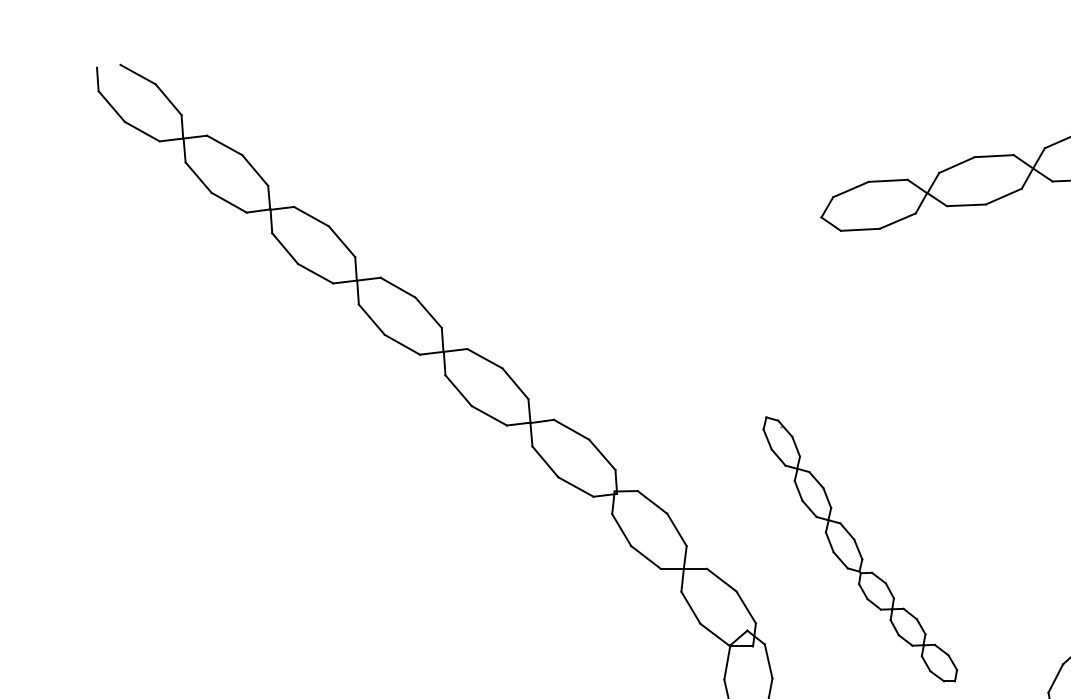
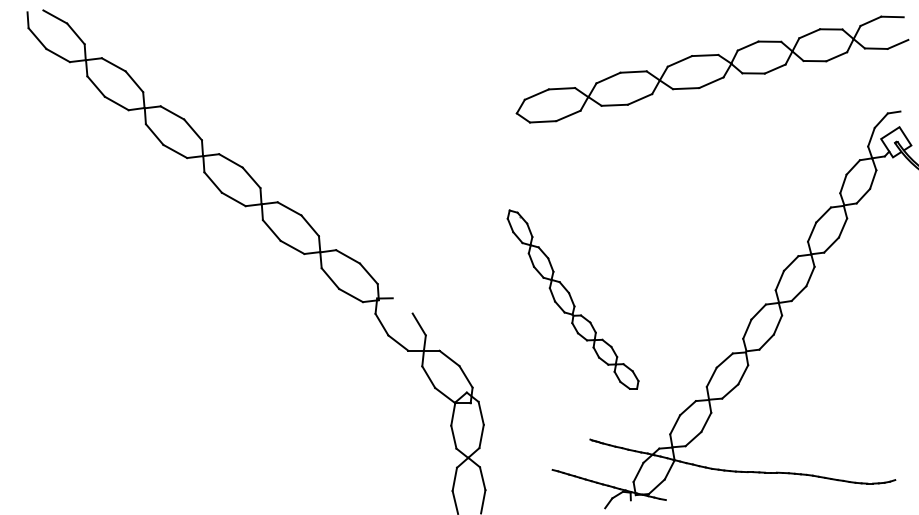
line: (652, 501) -> (402, 305), removed
part: (859, 549) -> (572, 299), moved

